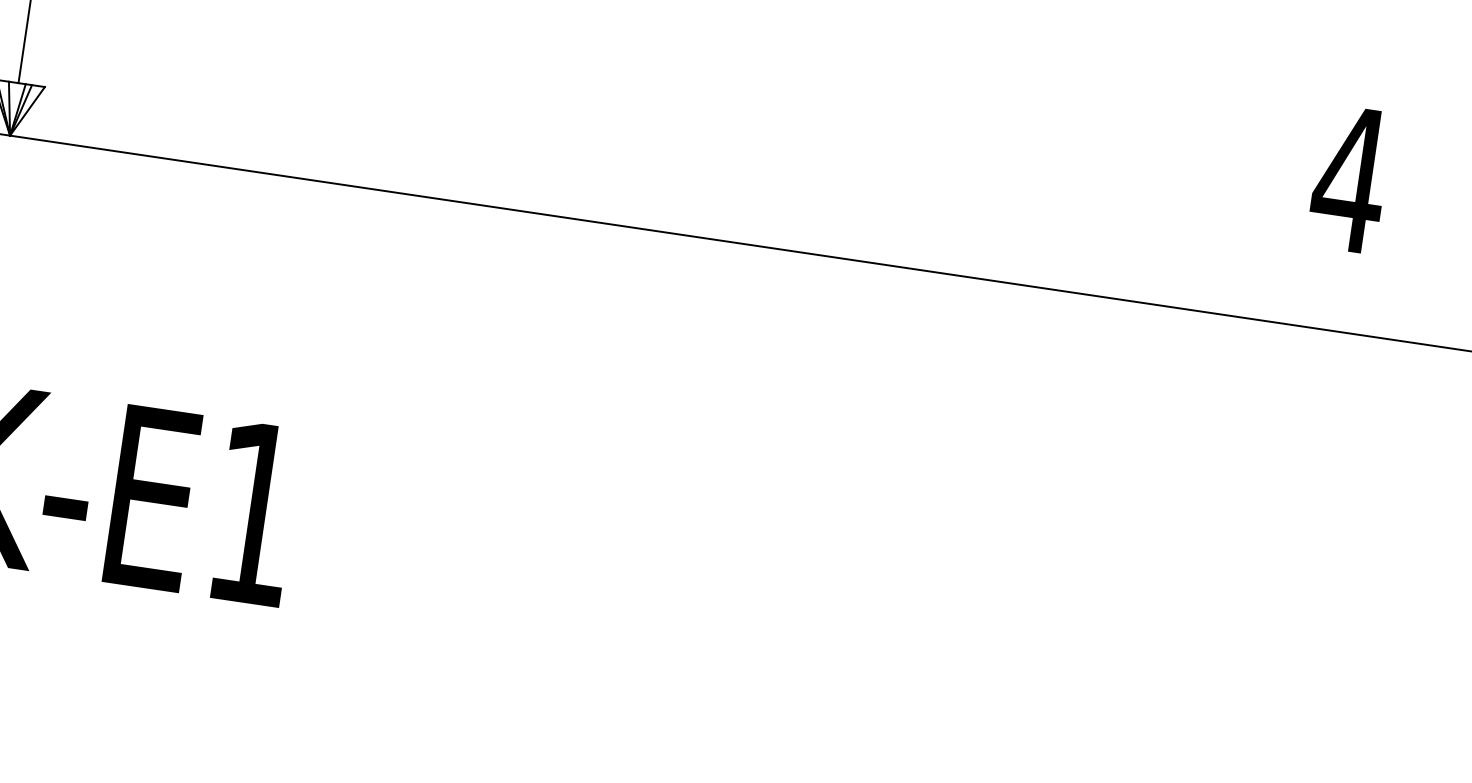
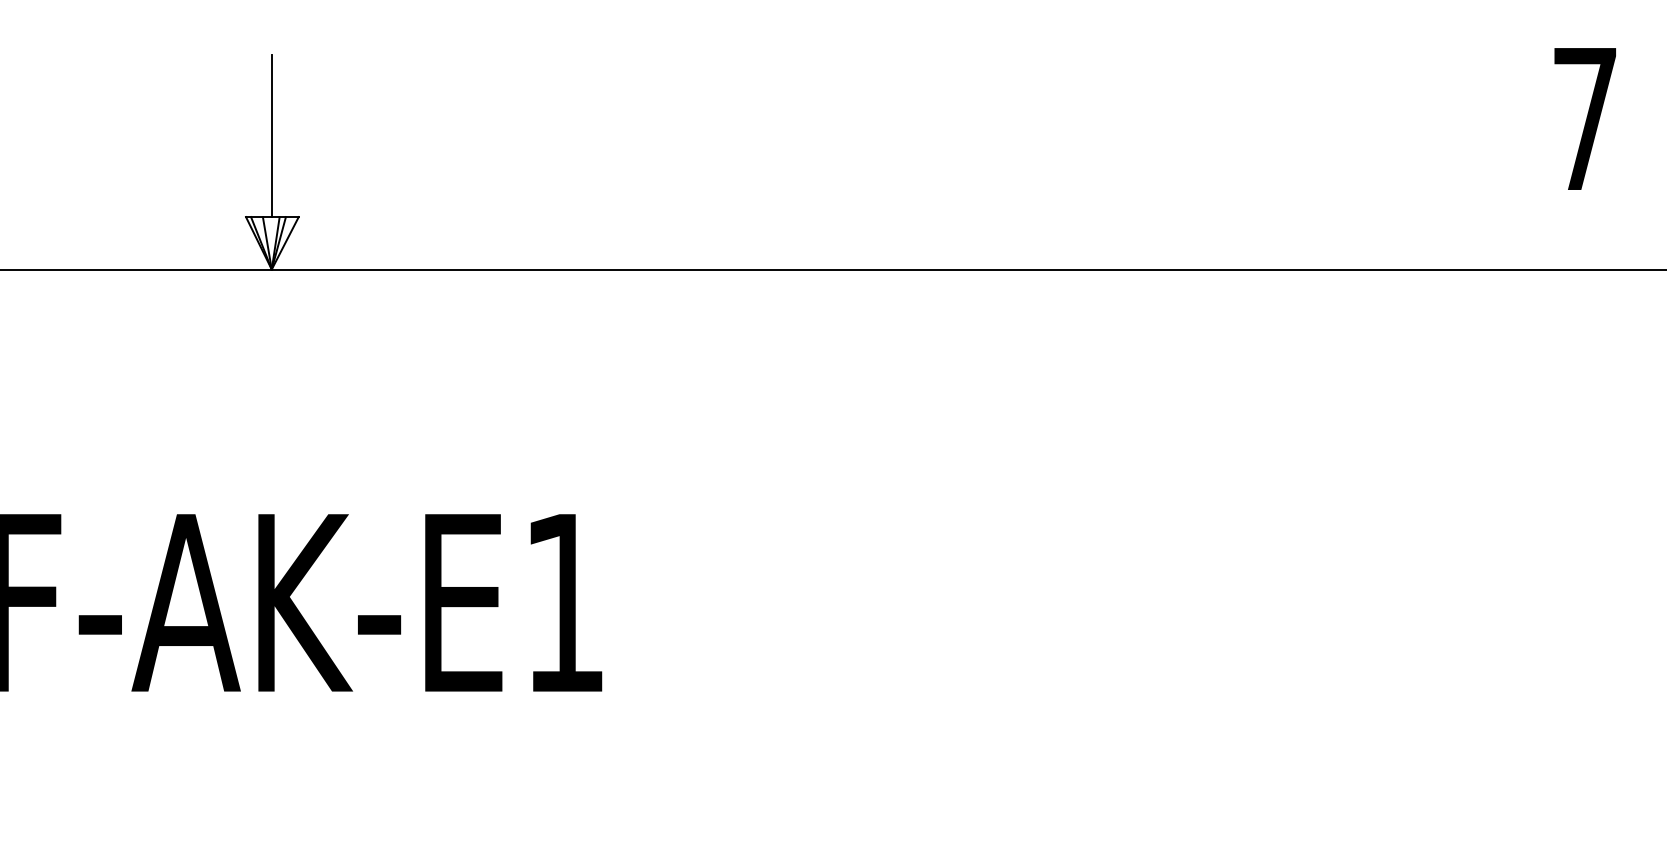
text: (1349, 178) -> (1584, 118), 4 -> 7

